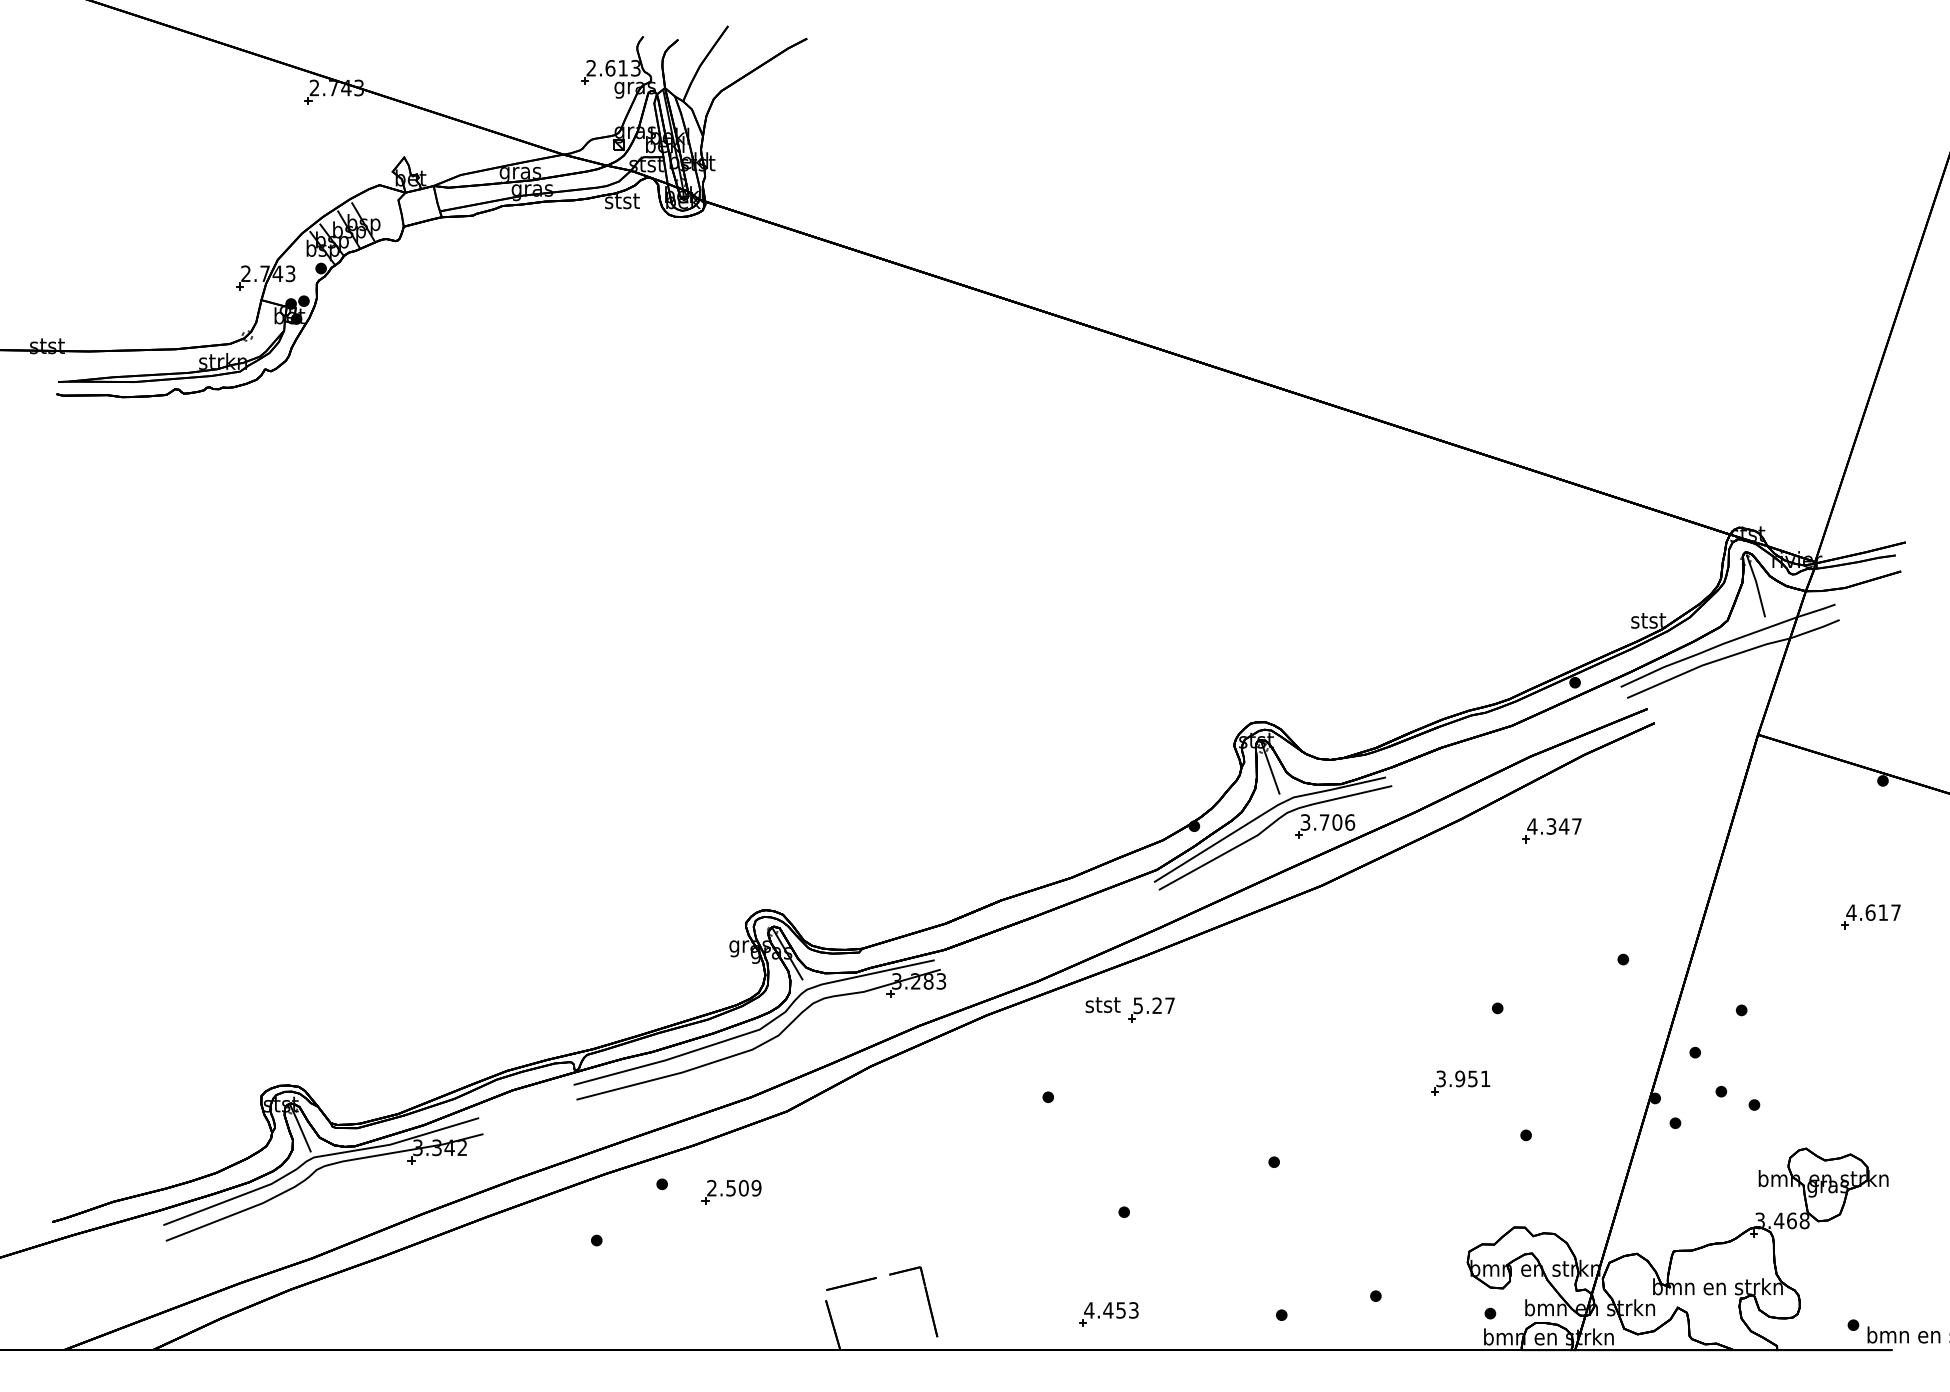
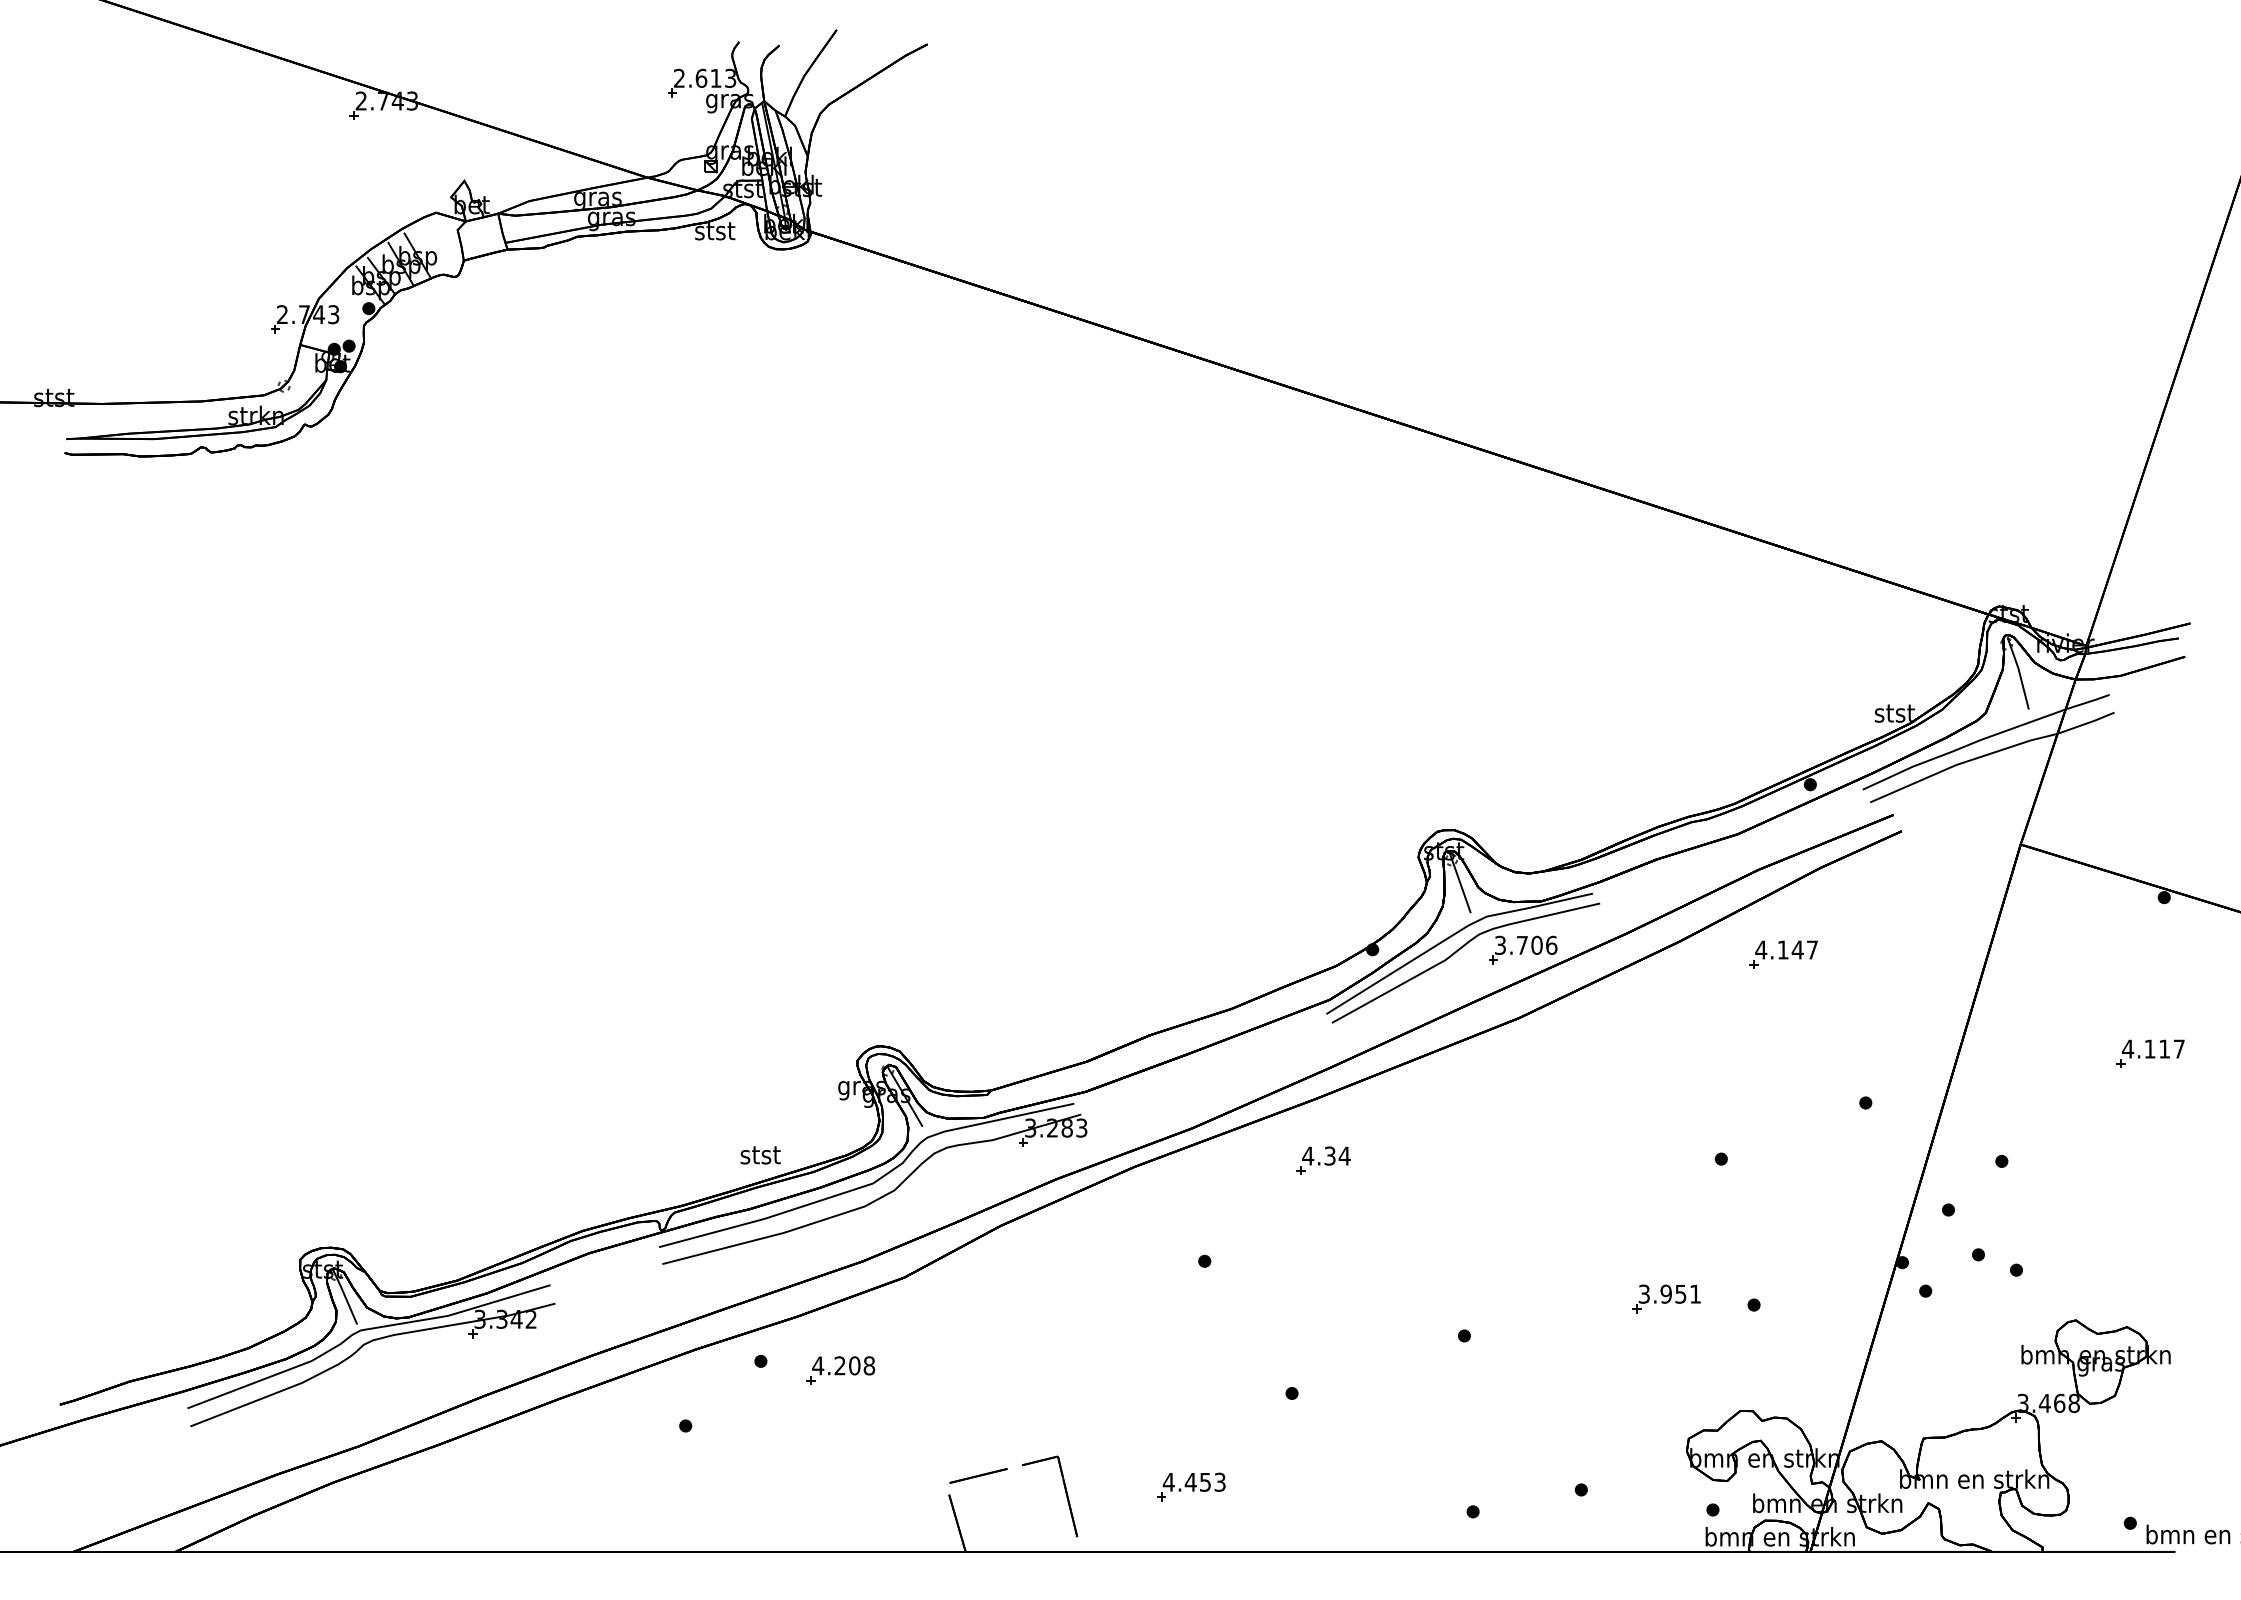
text: (1550, 826) -> (1782, 949), 4.347 -> 4.147
text: (1870, 912) -> (2149, 1048), 4.617 -> 4.117
text: (1102, 1005) -> (760, 1155), moved
text: (1154, 1005) -> (1326, 1155), 5.27 -> 4.34
part: (1460, 1082) -> (1666, 1298), moved
text: (734, 1187) -> (843, 1365), 2.509 -> 4.208
part: (1108, 1314) -> (1191, 1486), moved

